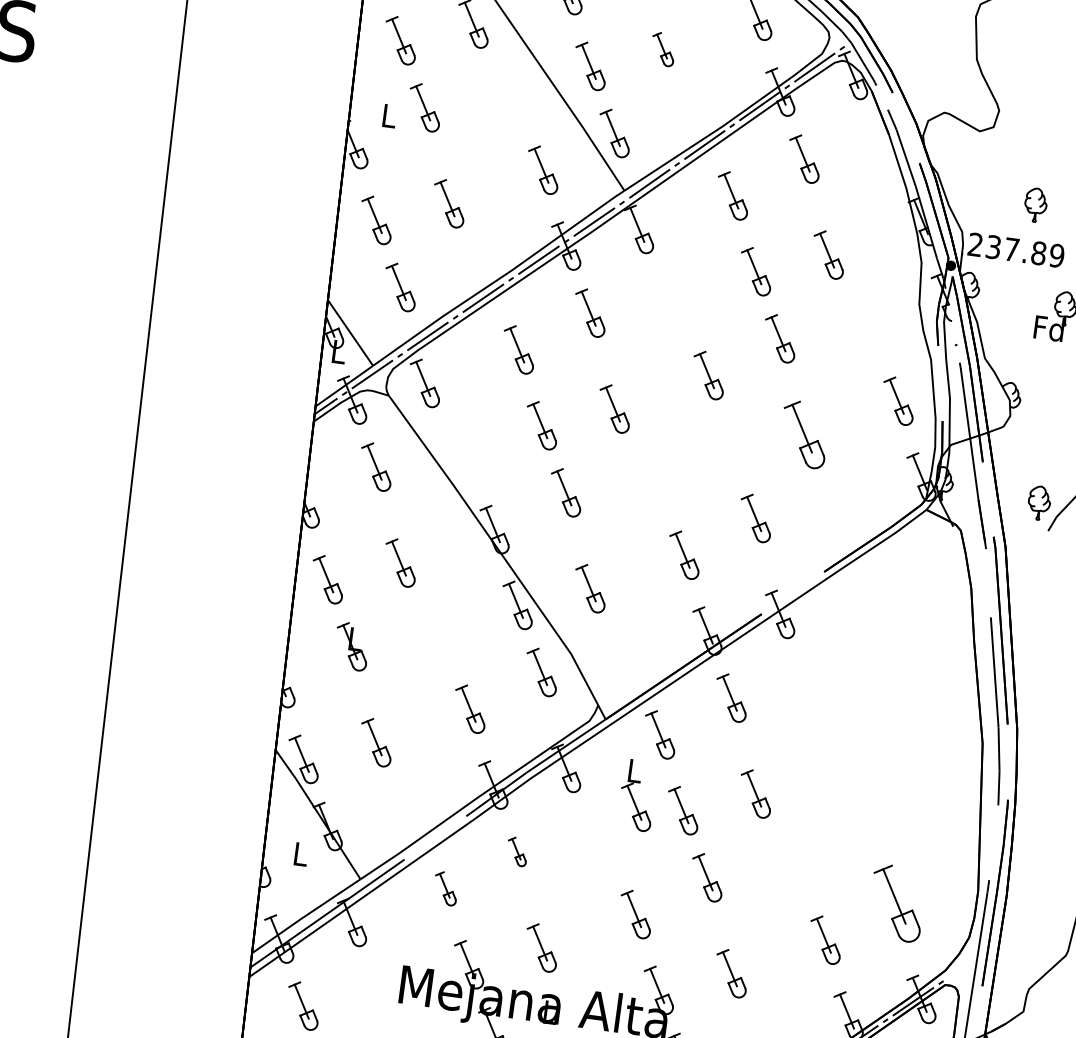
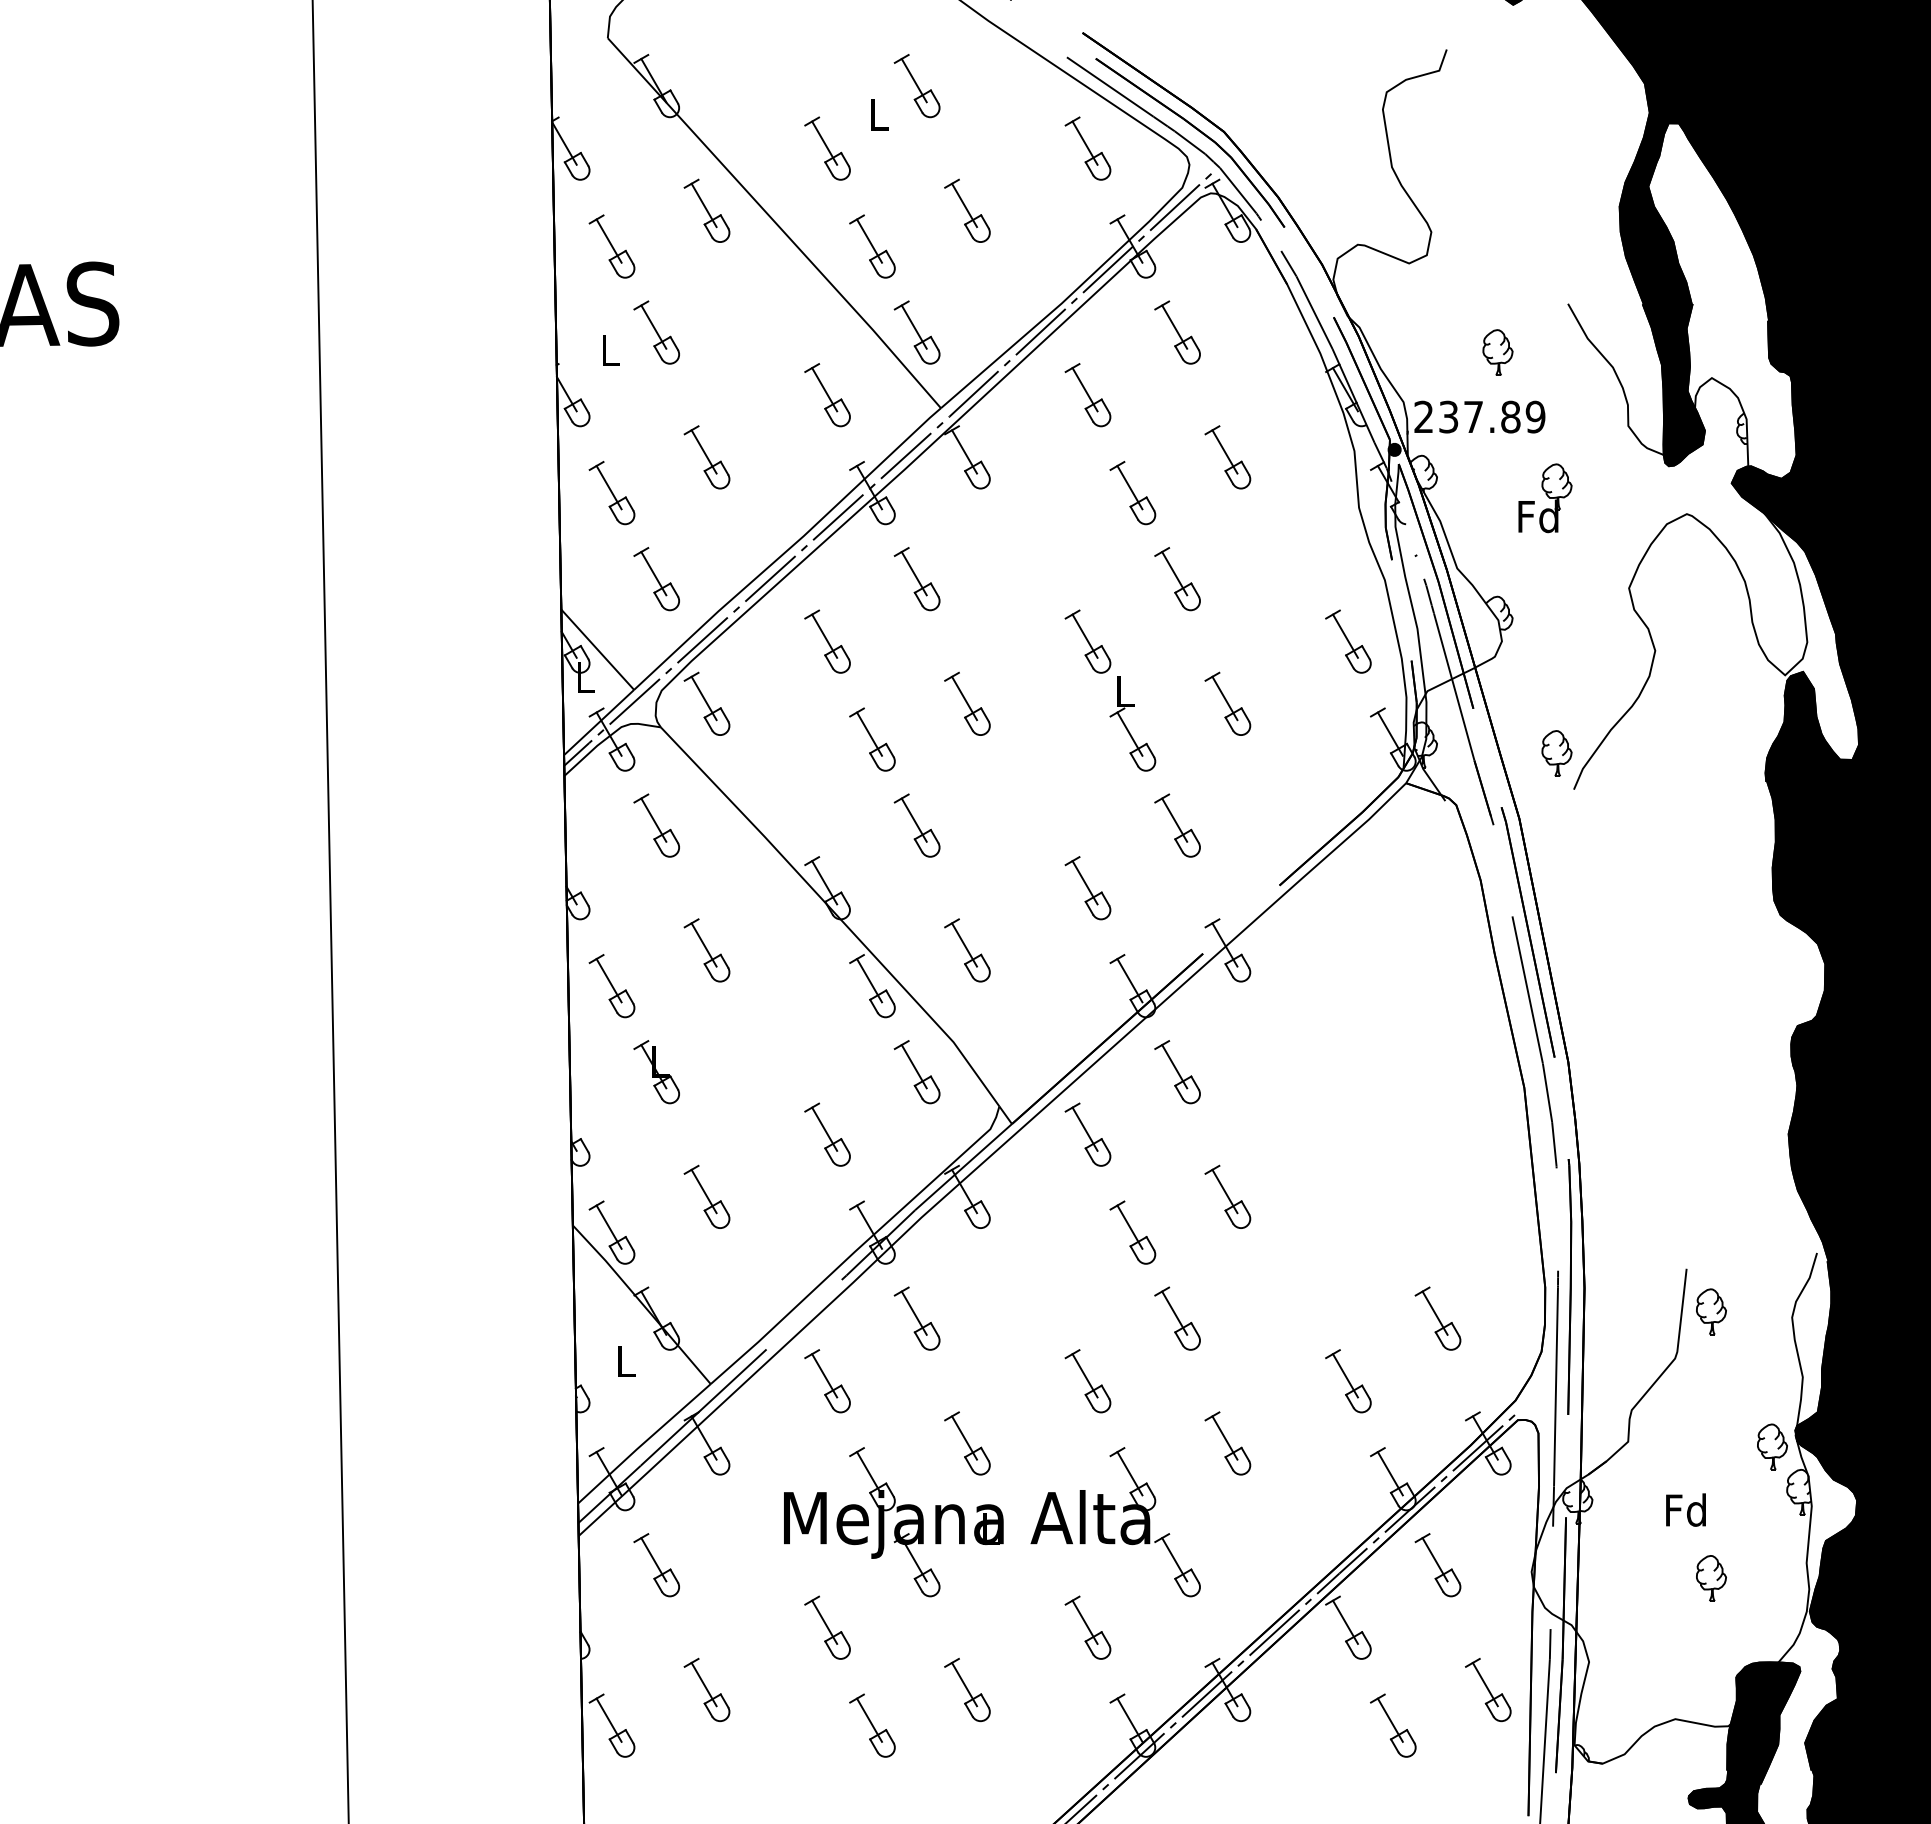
part: (663, 49) -> (967, 210), size x1.43
part: (804, 434) -> (1227, 703), size x0.71
part: (633, 797) -> (1127, 727), moved
part: (516, 851) -> (916, 1318), size x1.67
part: (445, 888) -> (827, 1381), size x1.43
part: (896, 903) -> (1437, 1318), size x0.62

